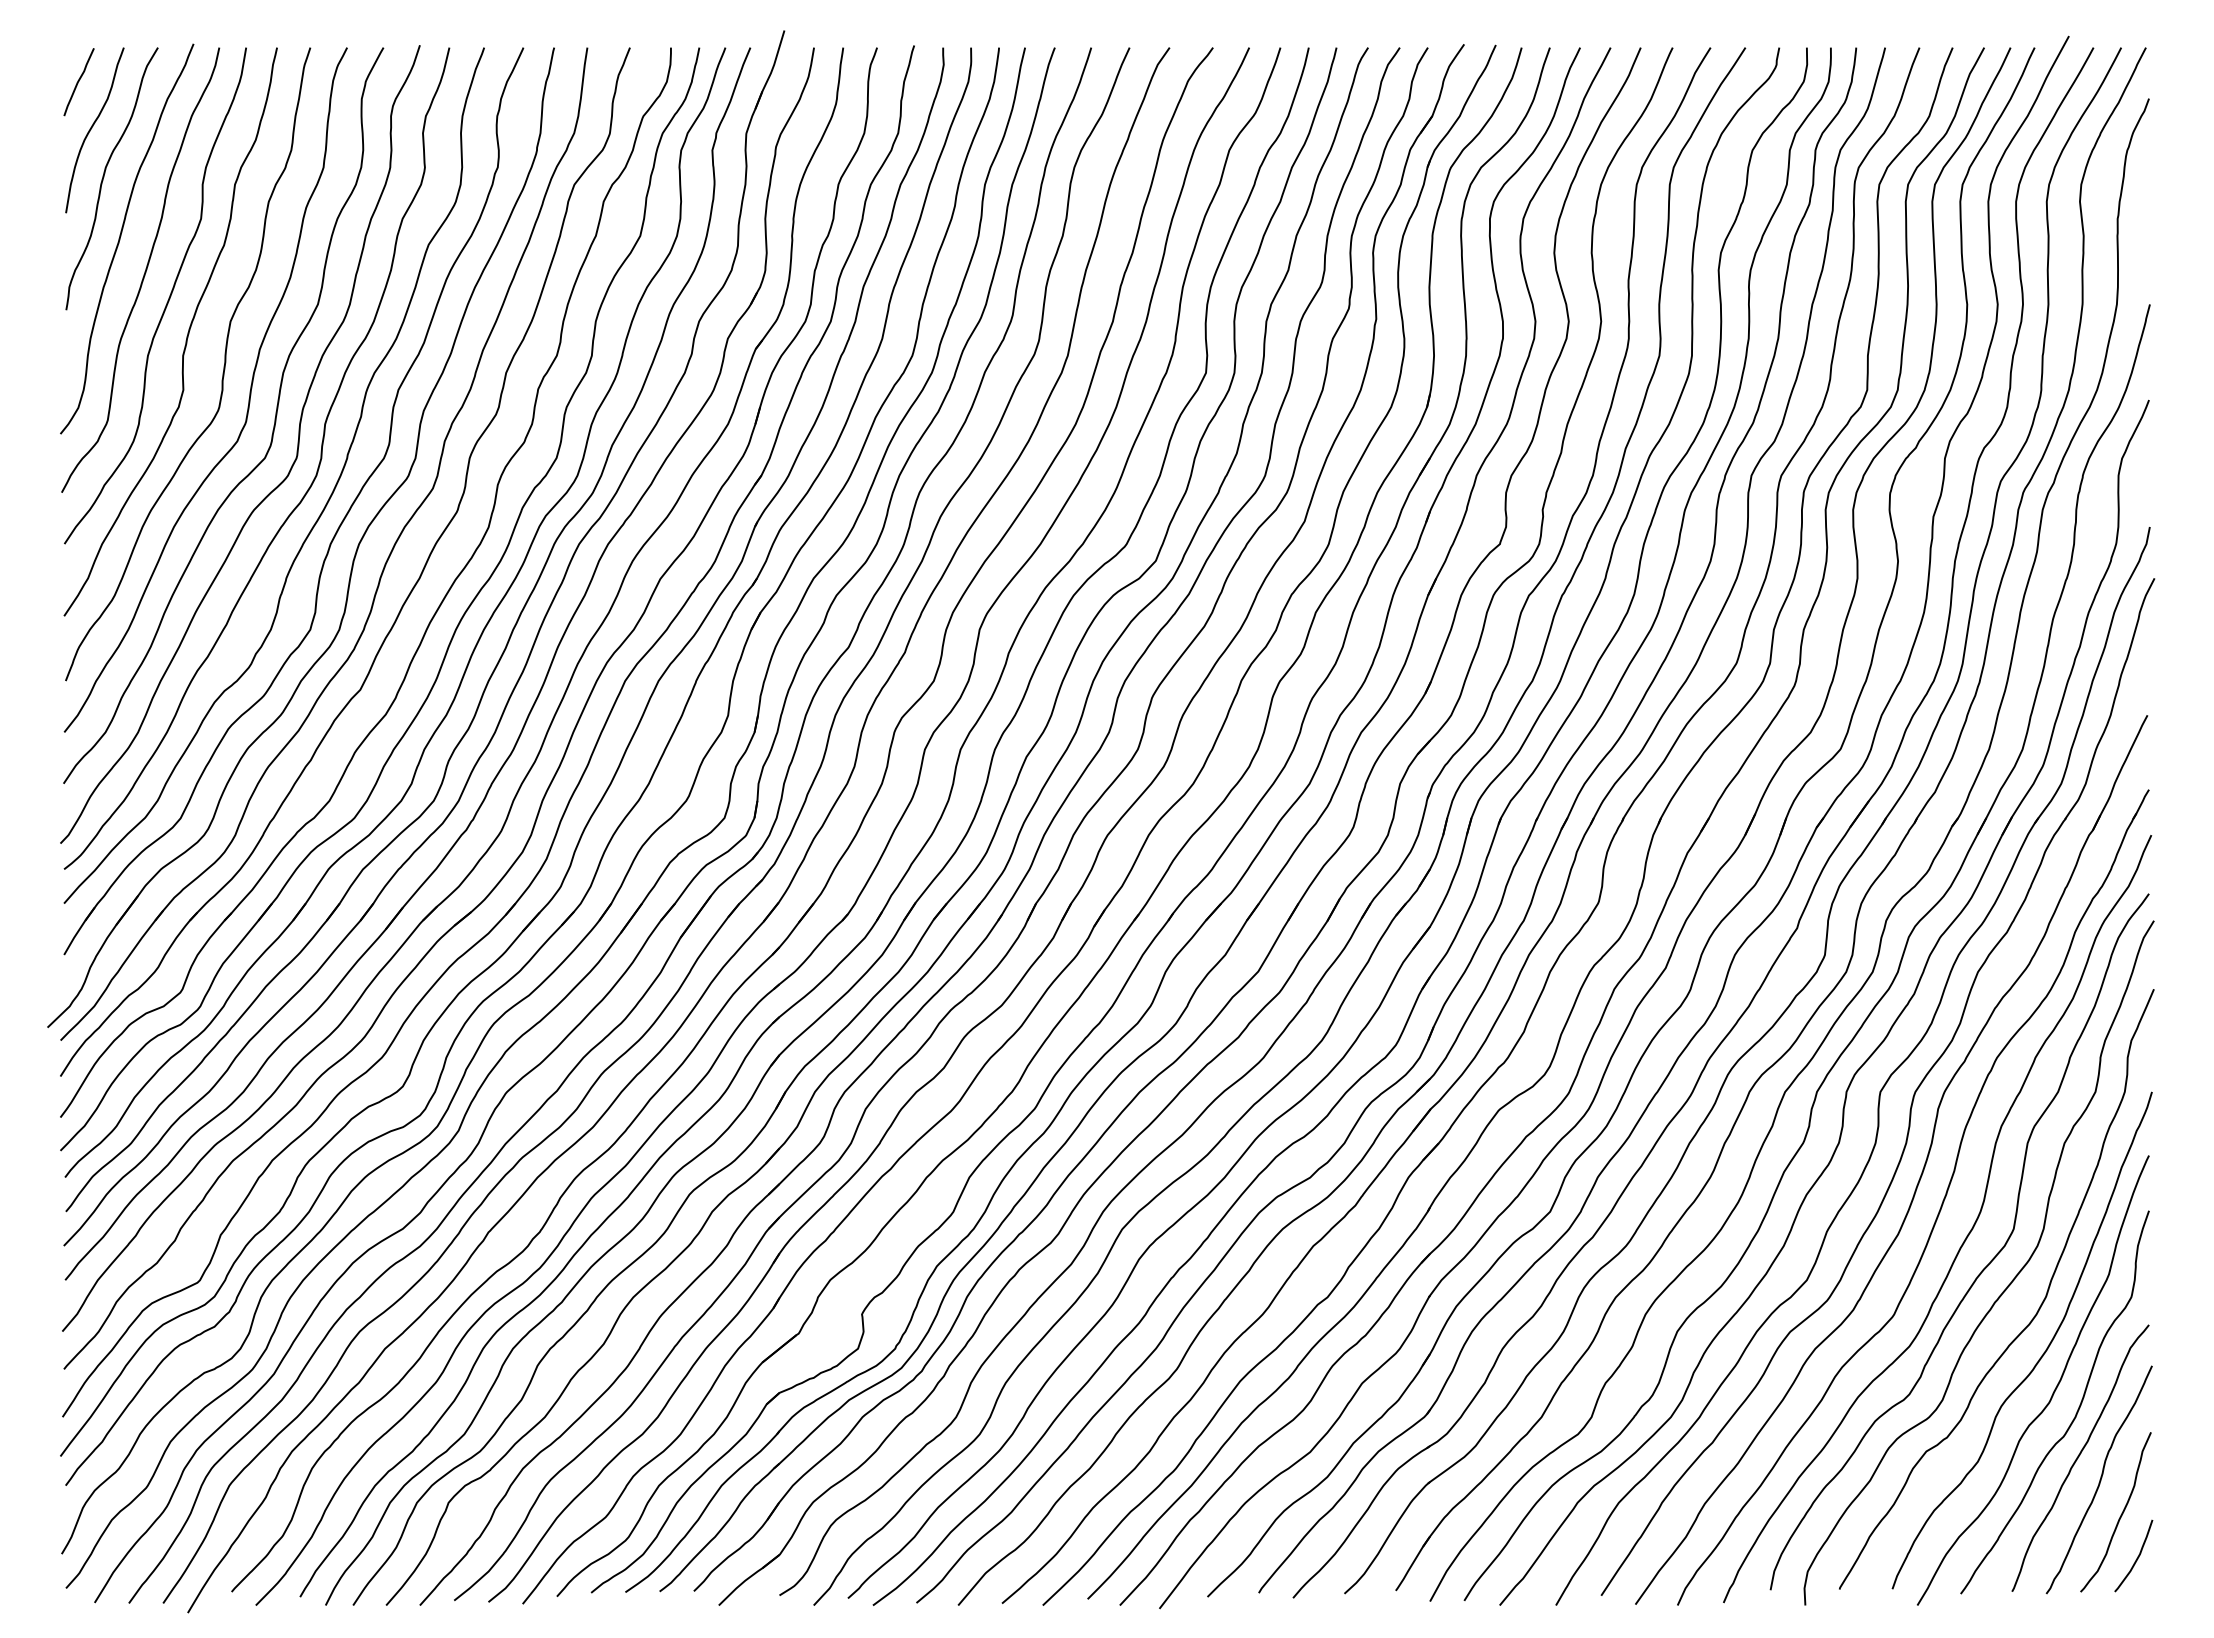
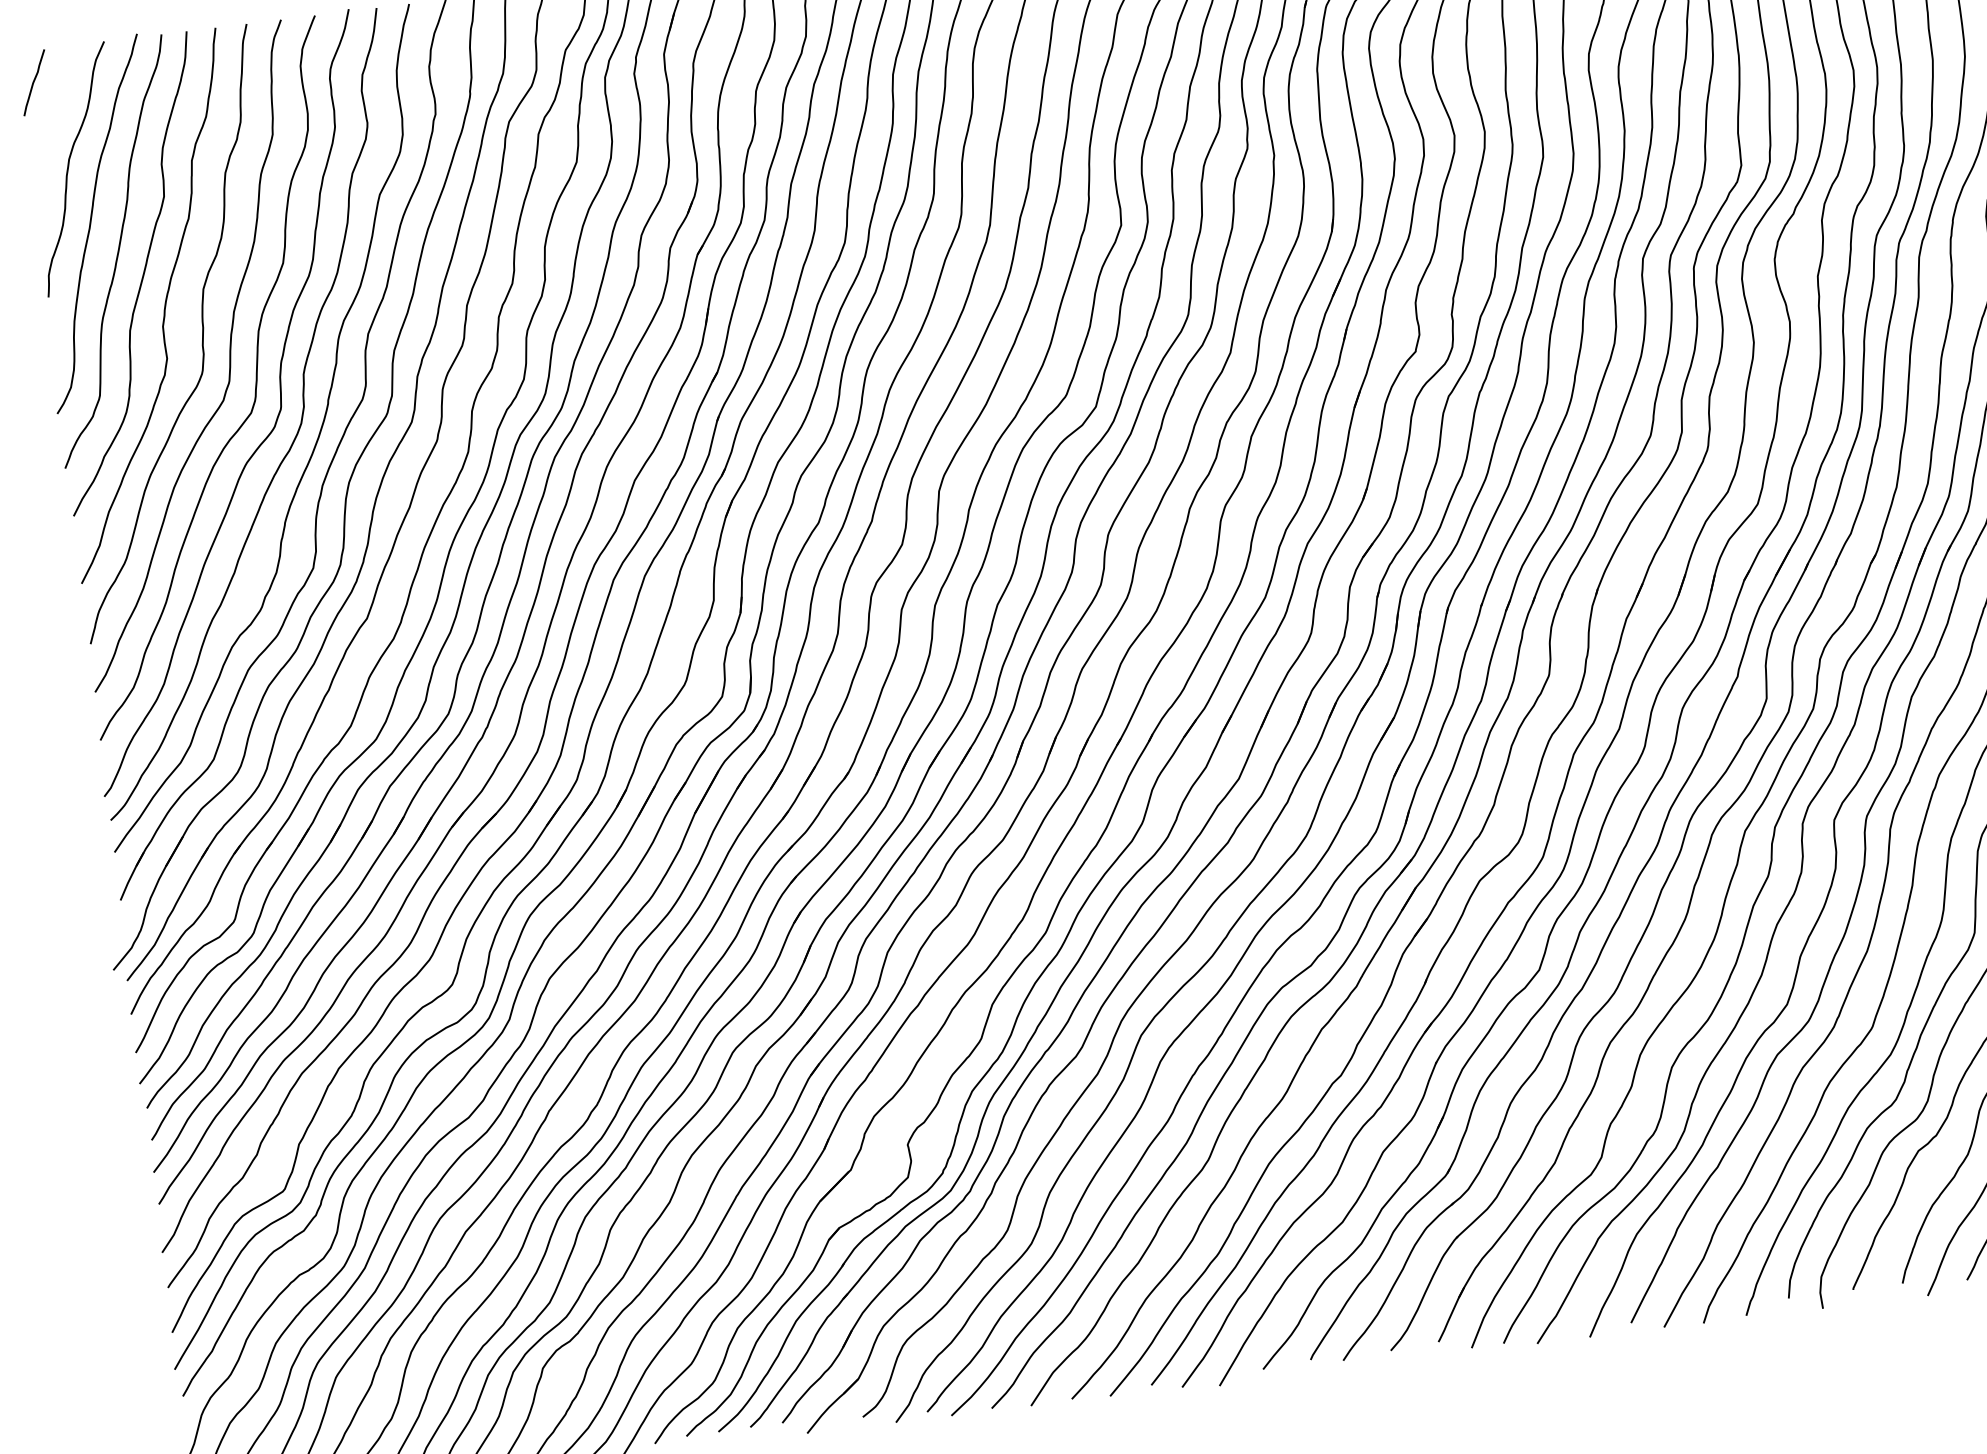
curve: (92, 128) -> (52, 124), removed

